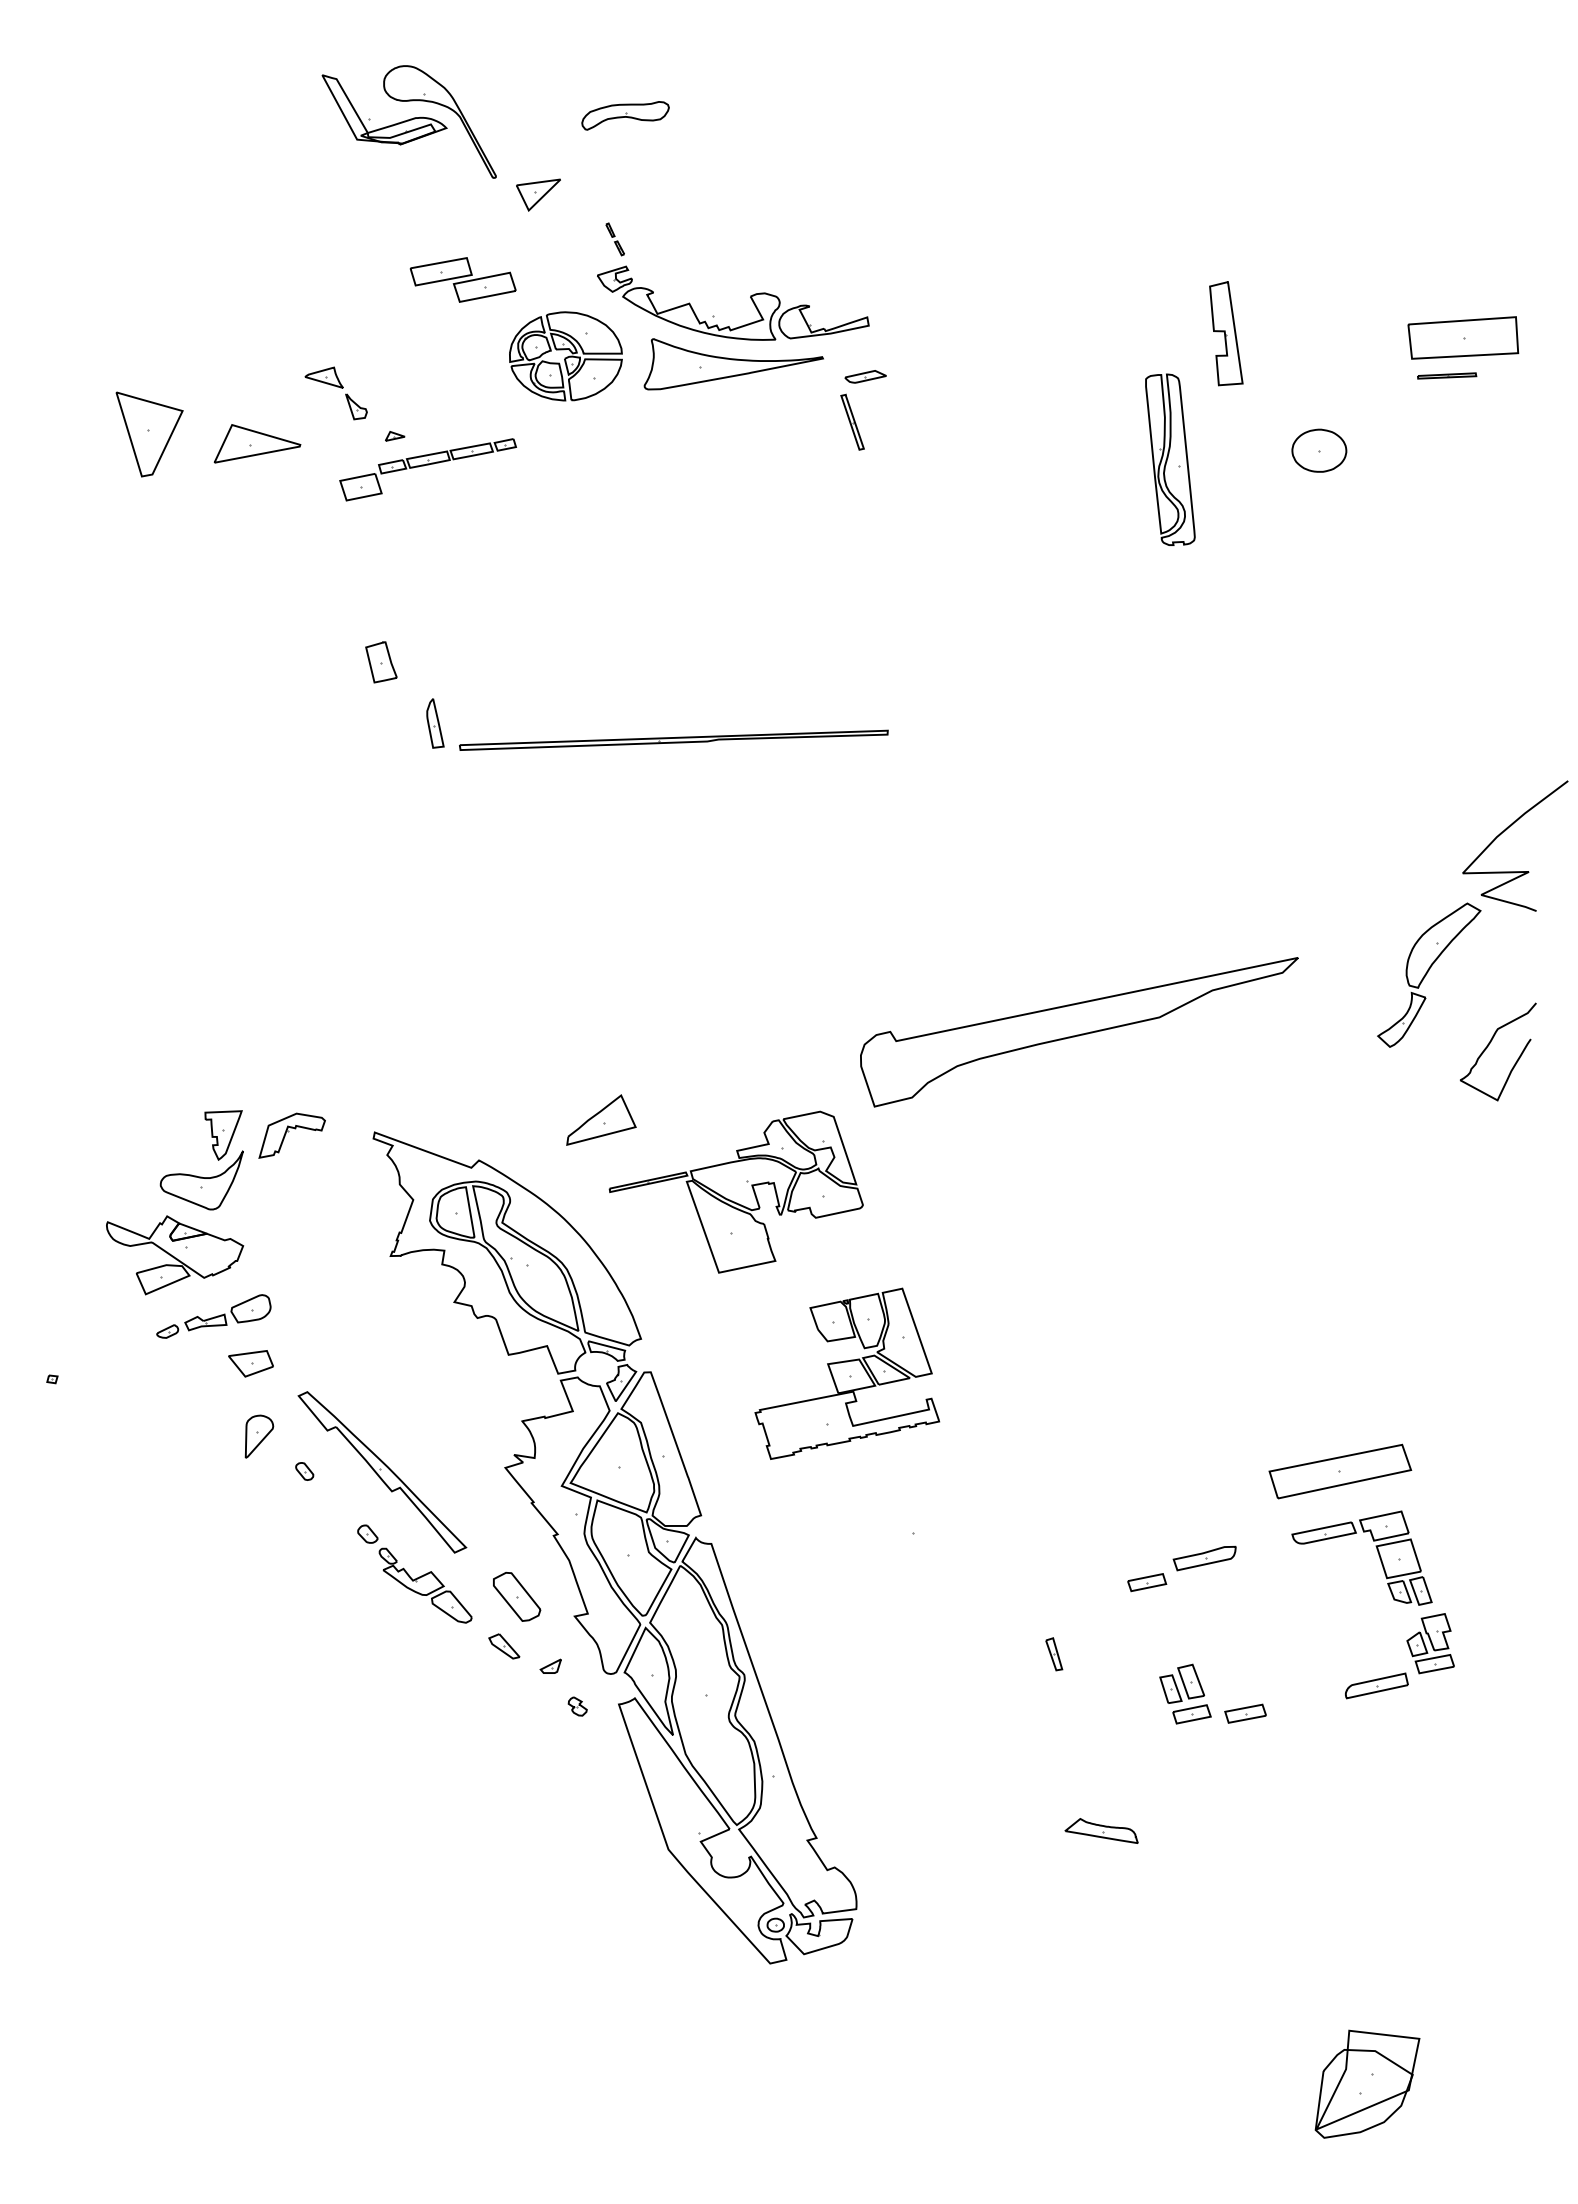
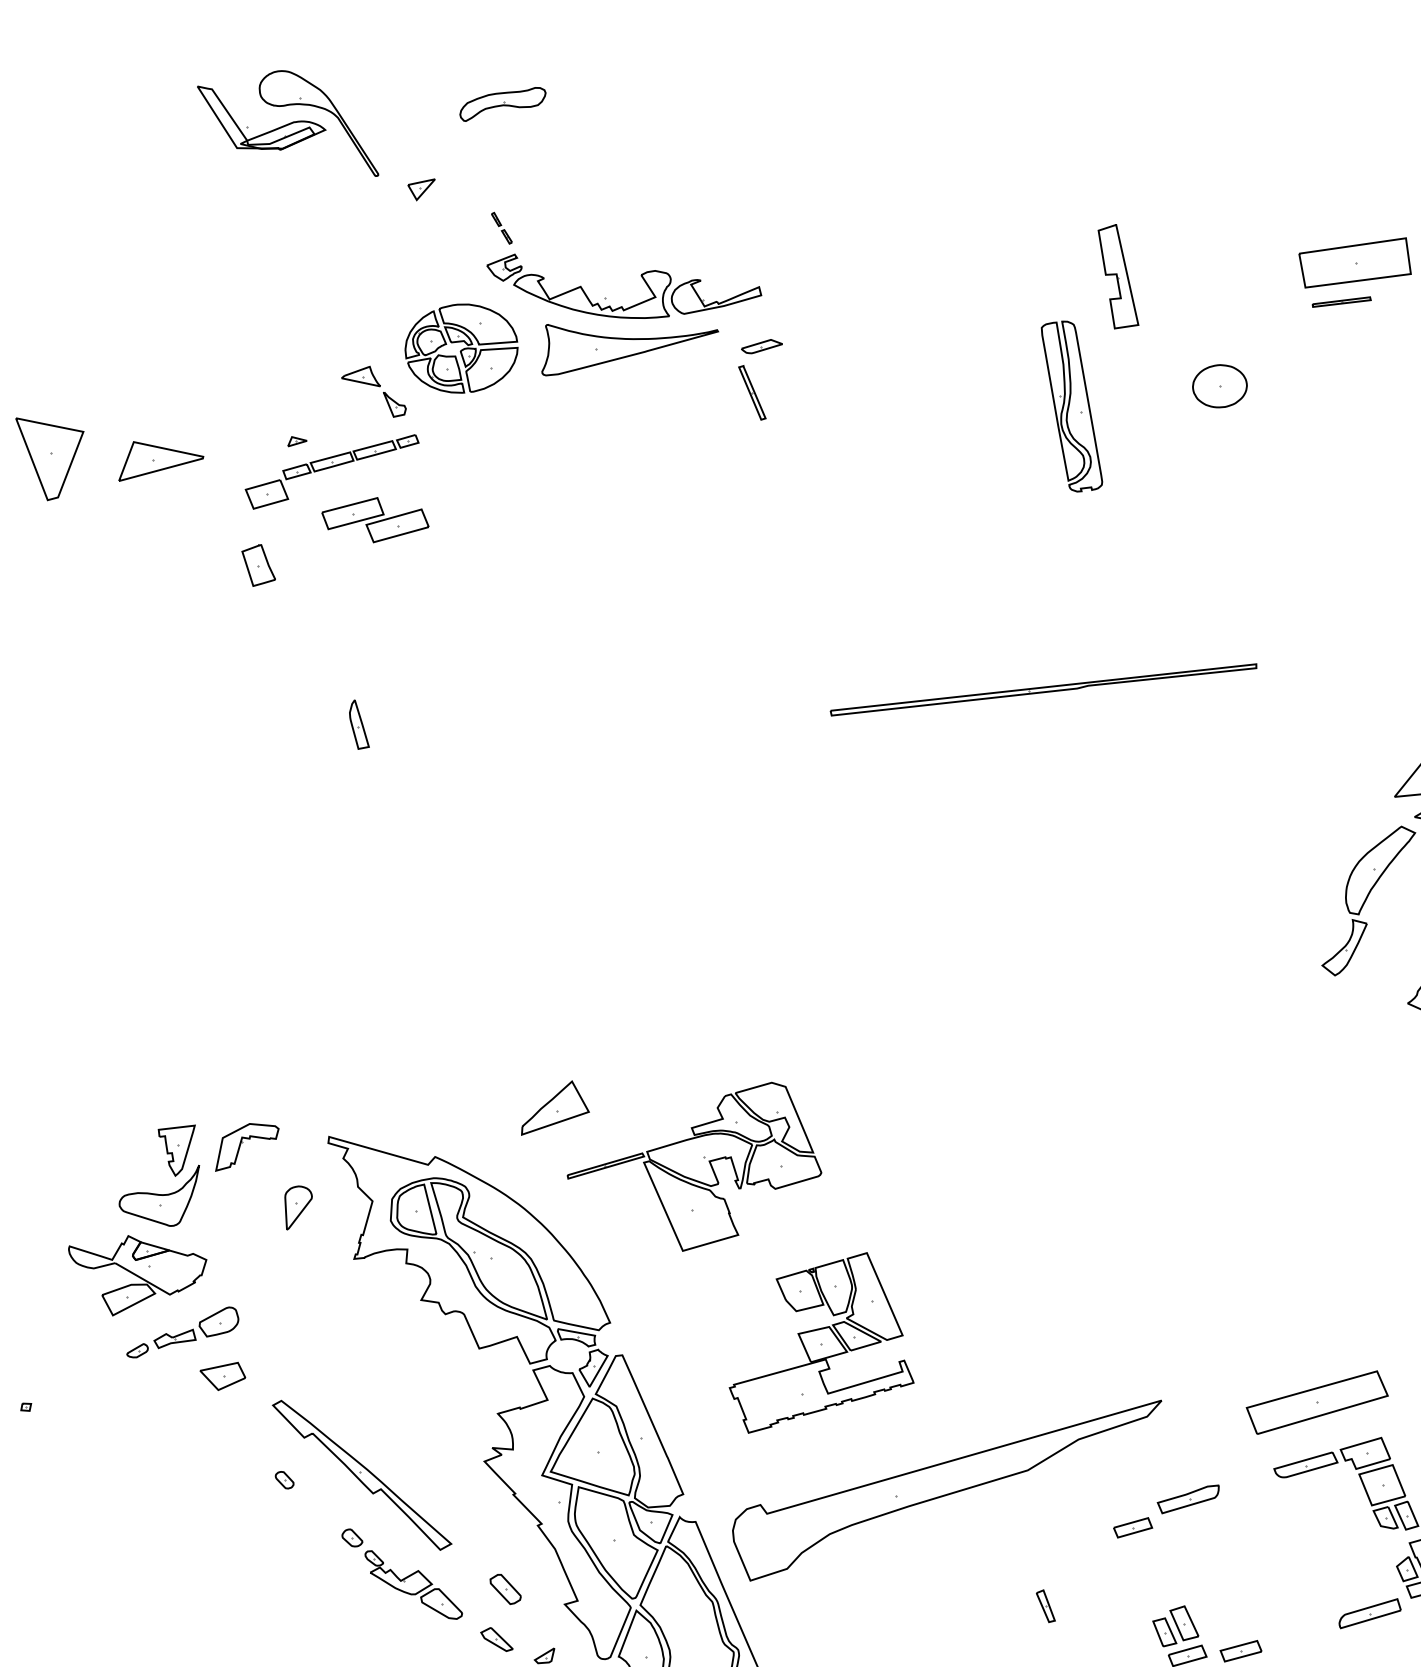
part: (538, 195) -> (422, 190), size x0.62
part: (462, 279) -> (374, 519), moved
part: (337, 387) -> (374, 386), moved
part: (381, 662) -> (258, 565), moved
part: (673, 739) -> (1043, 689), moved
part: (1079, 1032) -> (949, 1491), moved
part: (259, 1436) -> (299, 1207), moved
part: (516, 1596) -> (505, 1588), size x0.62

